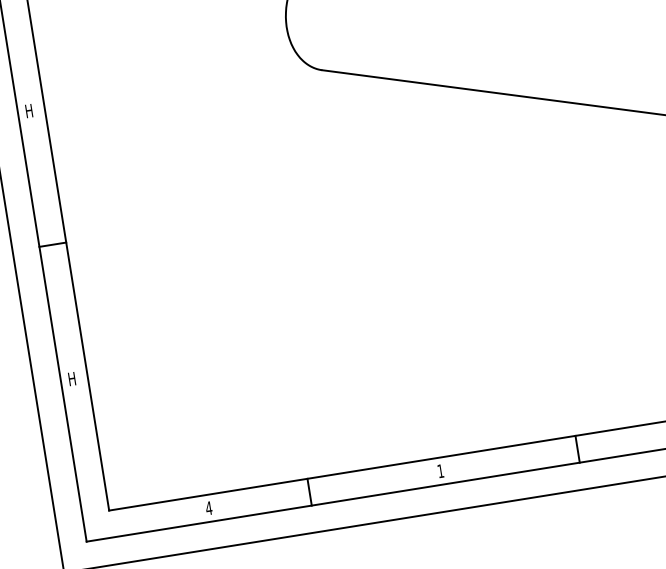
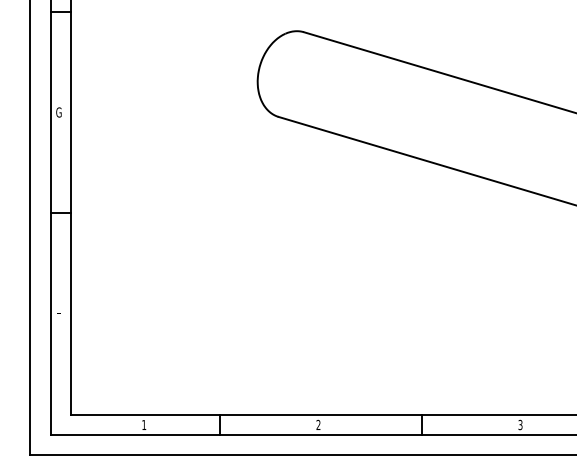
text: (28, 111) -> (58, 112), H -> G
text: (440, 470) -> (318, 424), 1 -> 2
text: (209, 507) -> (144, 424), 4 -> 1

